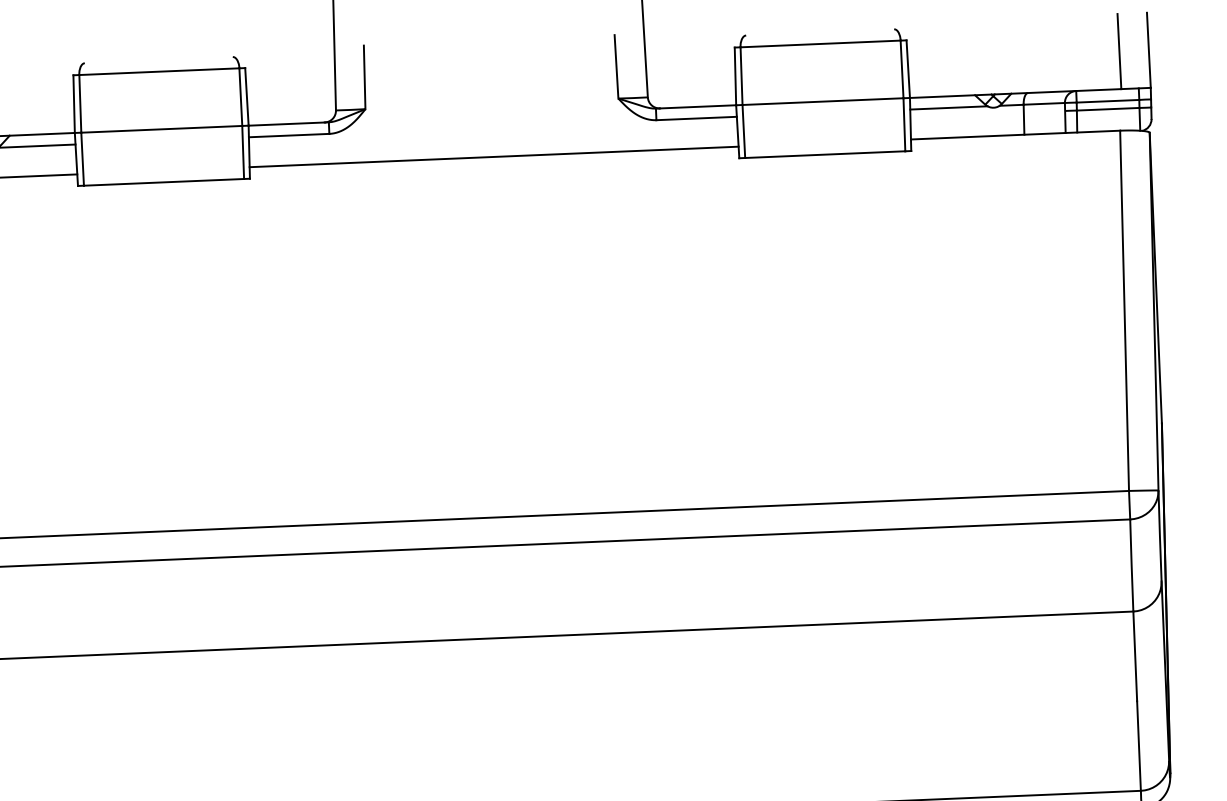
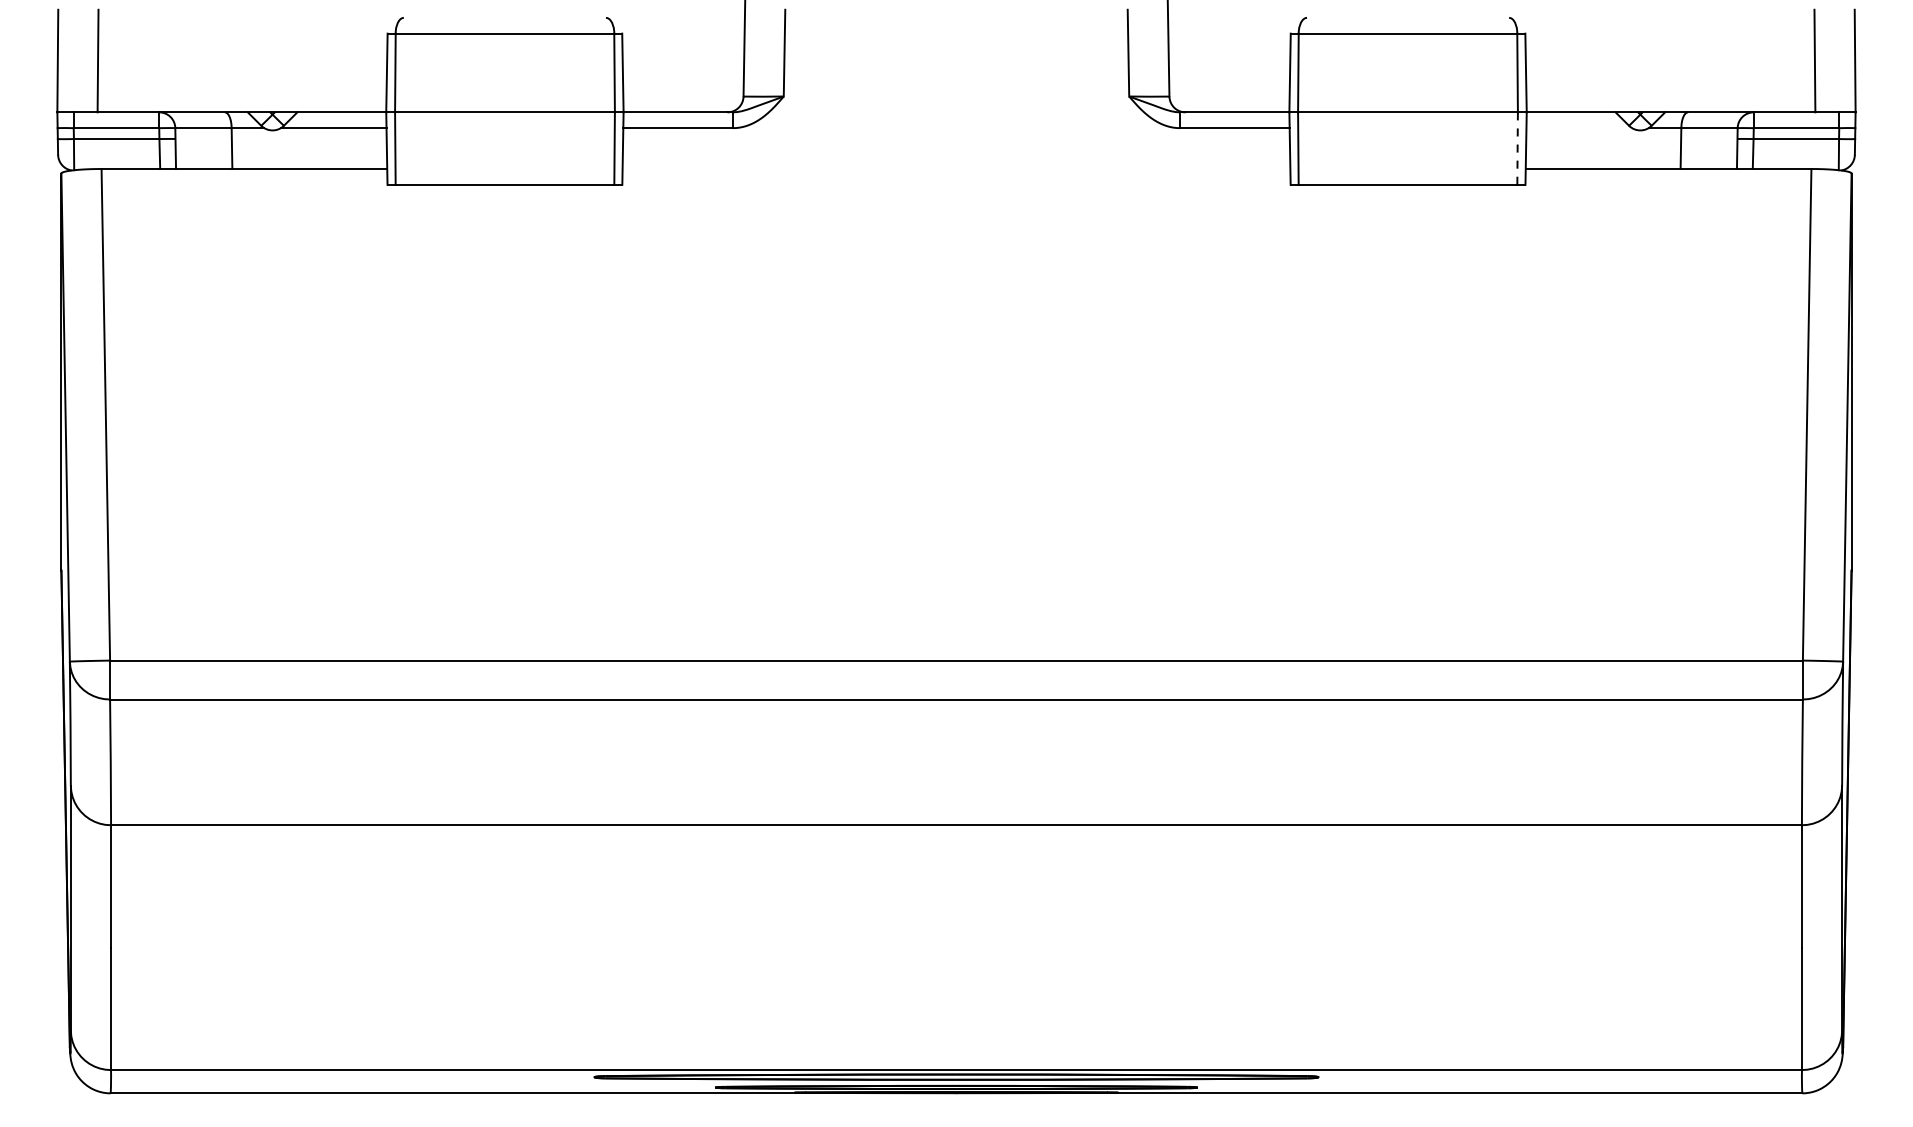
line: (949, 108) -> (1579, 128), removed
line: (904, 124) -> (1517, 148), solid -> dashed
line: (494, 156) -> (956, 168), removed

